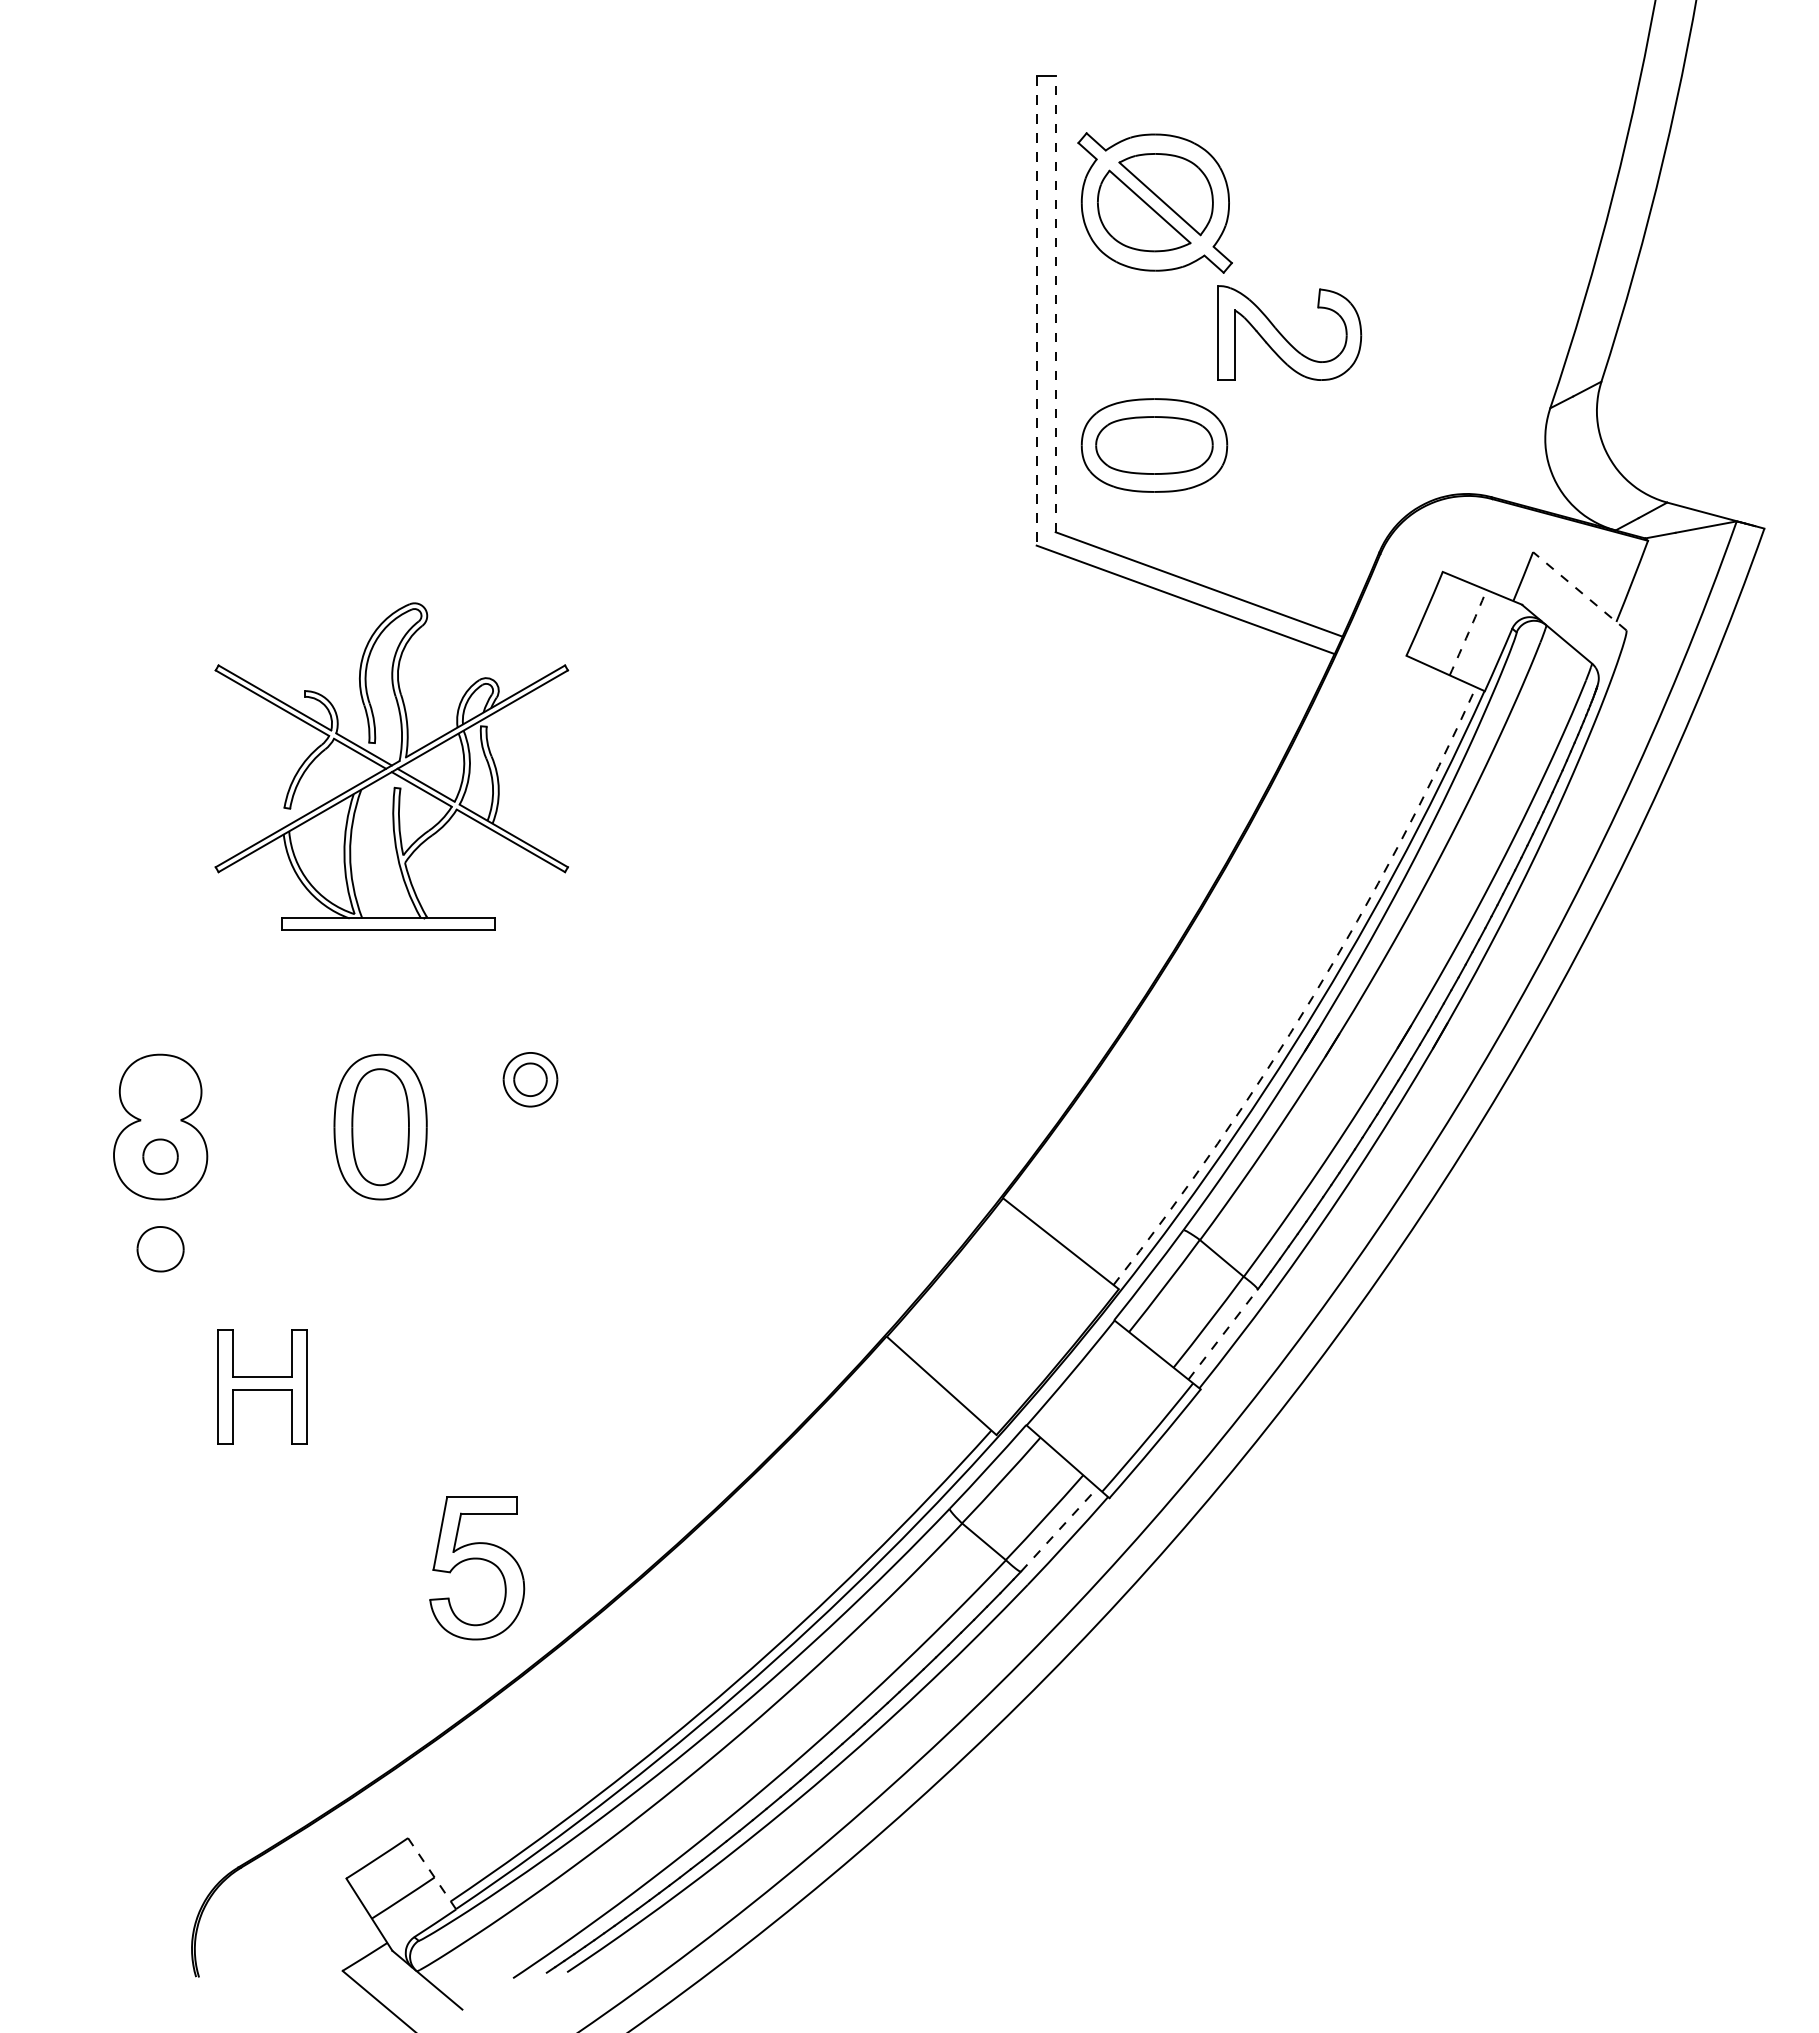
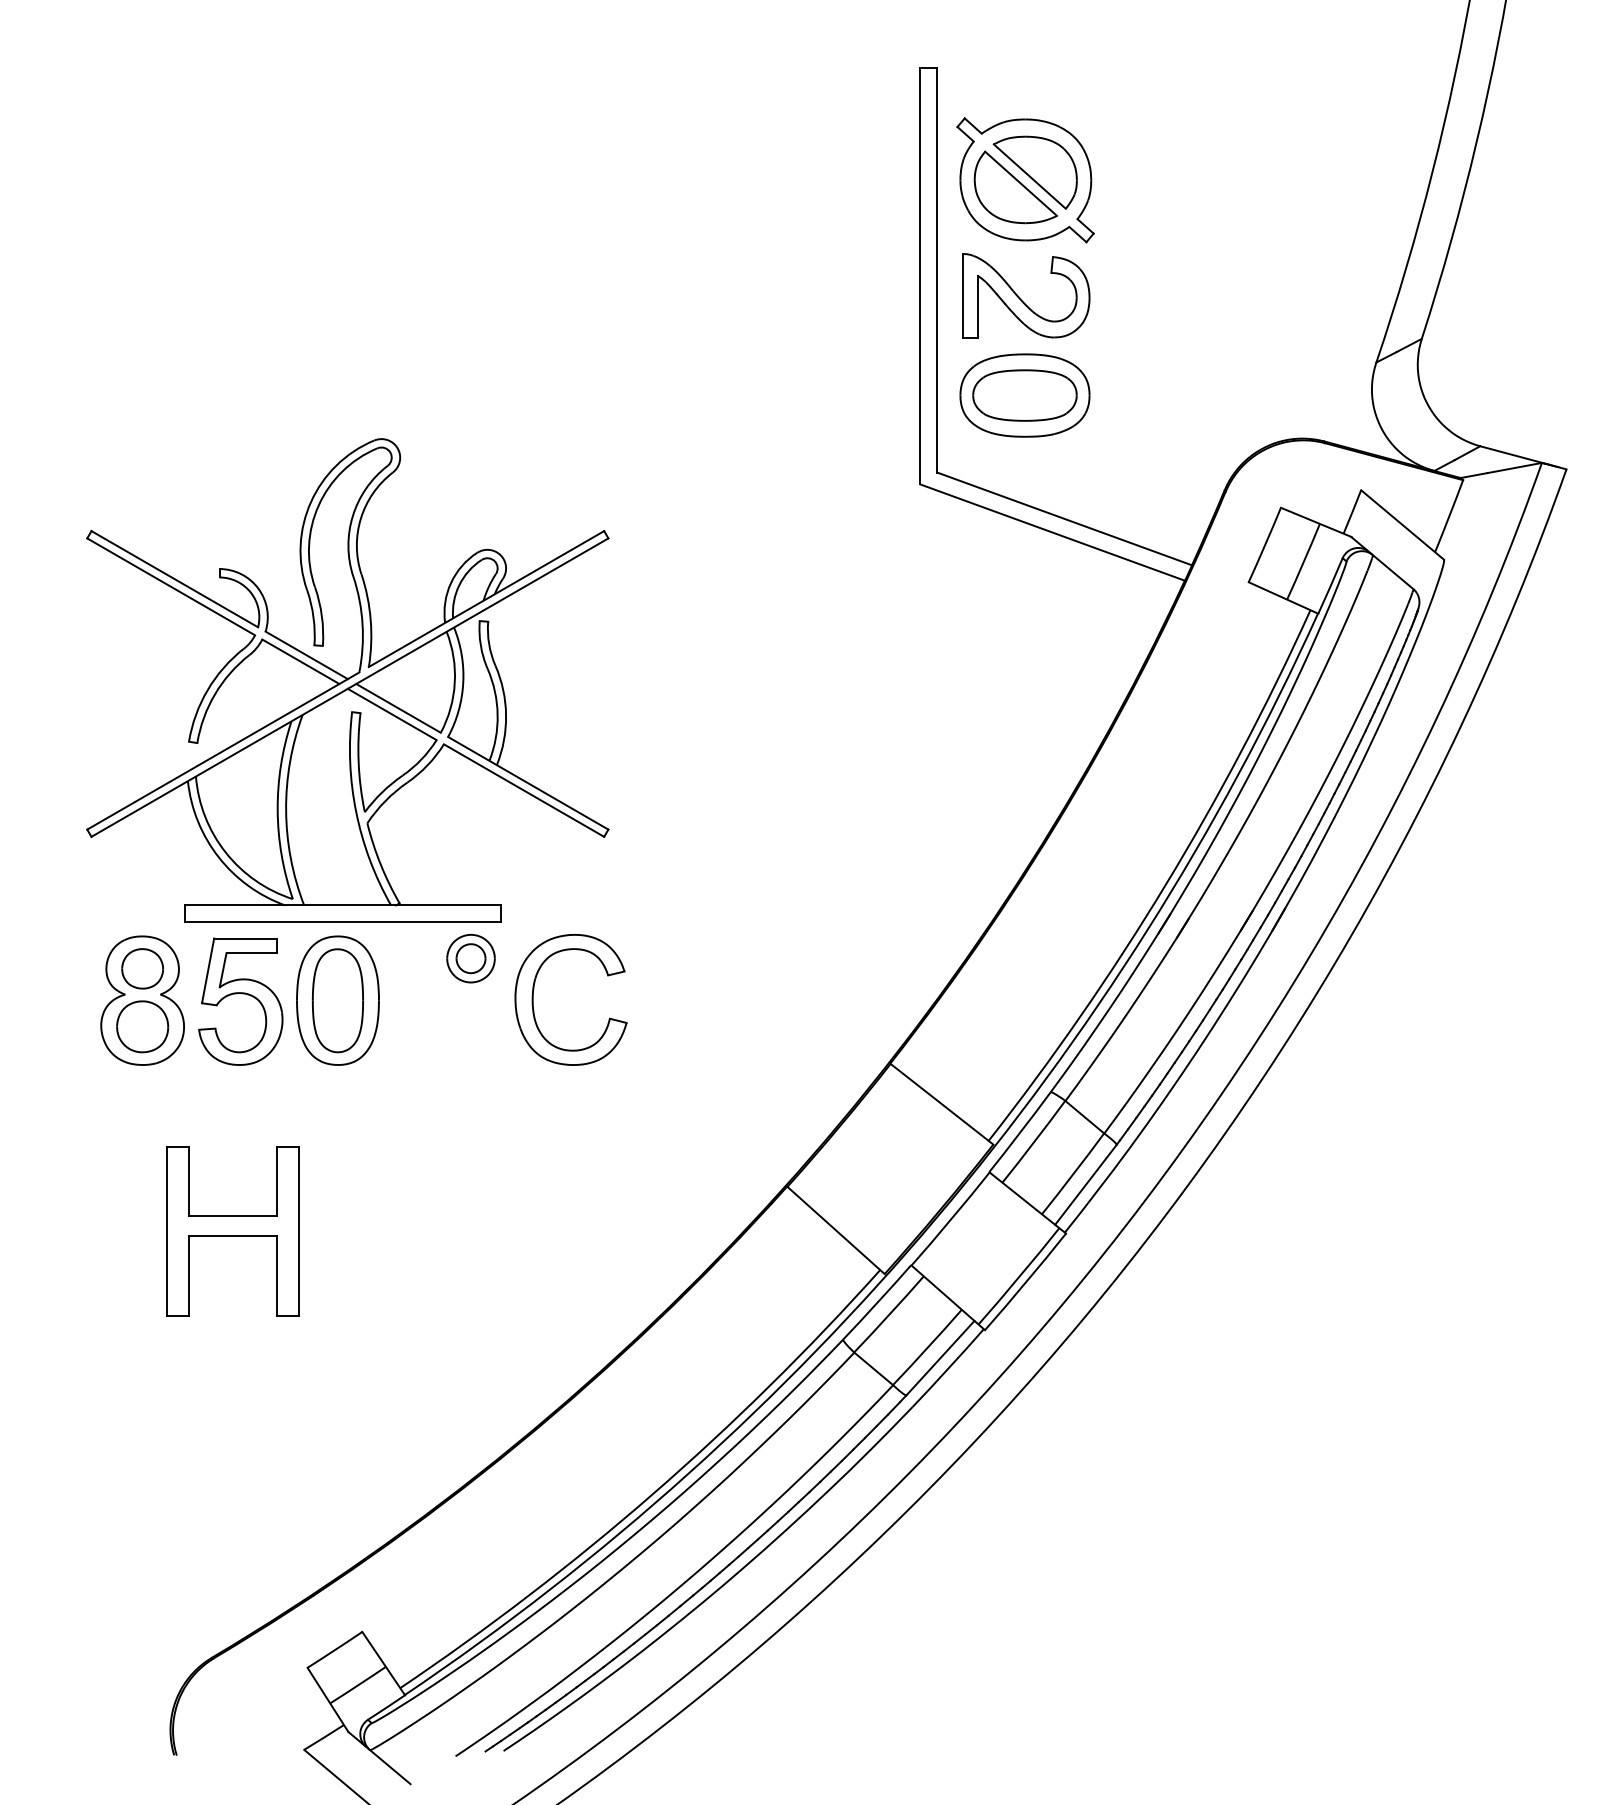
line: (1055, 304) -> (937, 270), dashed -> solid
line: (1036, 310) -> (920, 275), dashed -> solid
part: (1284, 336) -> (1021, 298), moved
line: (1579, 591) -> (1402, 525), dashed -> solid
arc: (1468, 632) -> (1303, 561), dashed -> solid
part: (391, 766) -> (347, 680), size x1.67
arc: (1312, 997) -> (1165, 885), dashed -> solid
part: (601, 1119) -> (534, 993), added
part: (160, 1156) -> (142, 1026), size x1.67
part: (160, 1249) -> (142, 969), moved
line: (1223, 1334) -> (1086, 1184), dashed -> solid
part: (262, 1386) -> (233, 1230), size x1.67
line: (1059, 1529) -> (940, 1357), dashed -> solid
part: (477, 1559) -> (241, 993), moved
line: (432, 1874) -> (384, 1664), dashed -> solid

